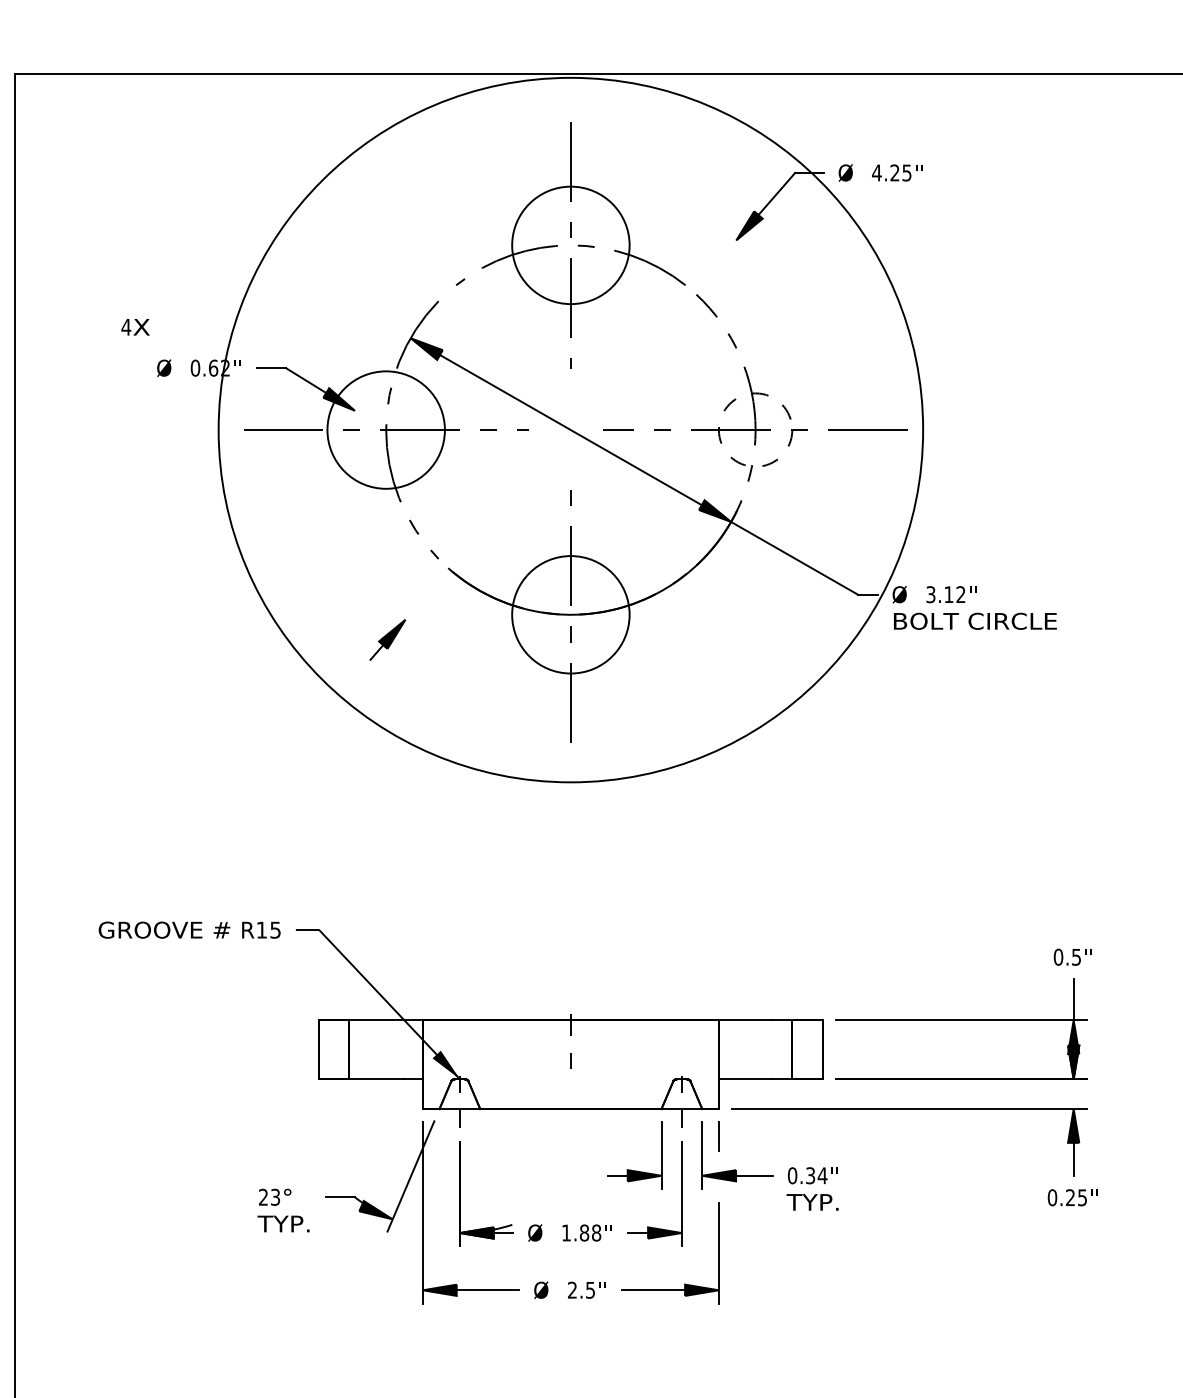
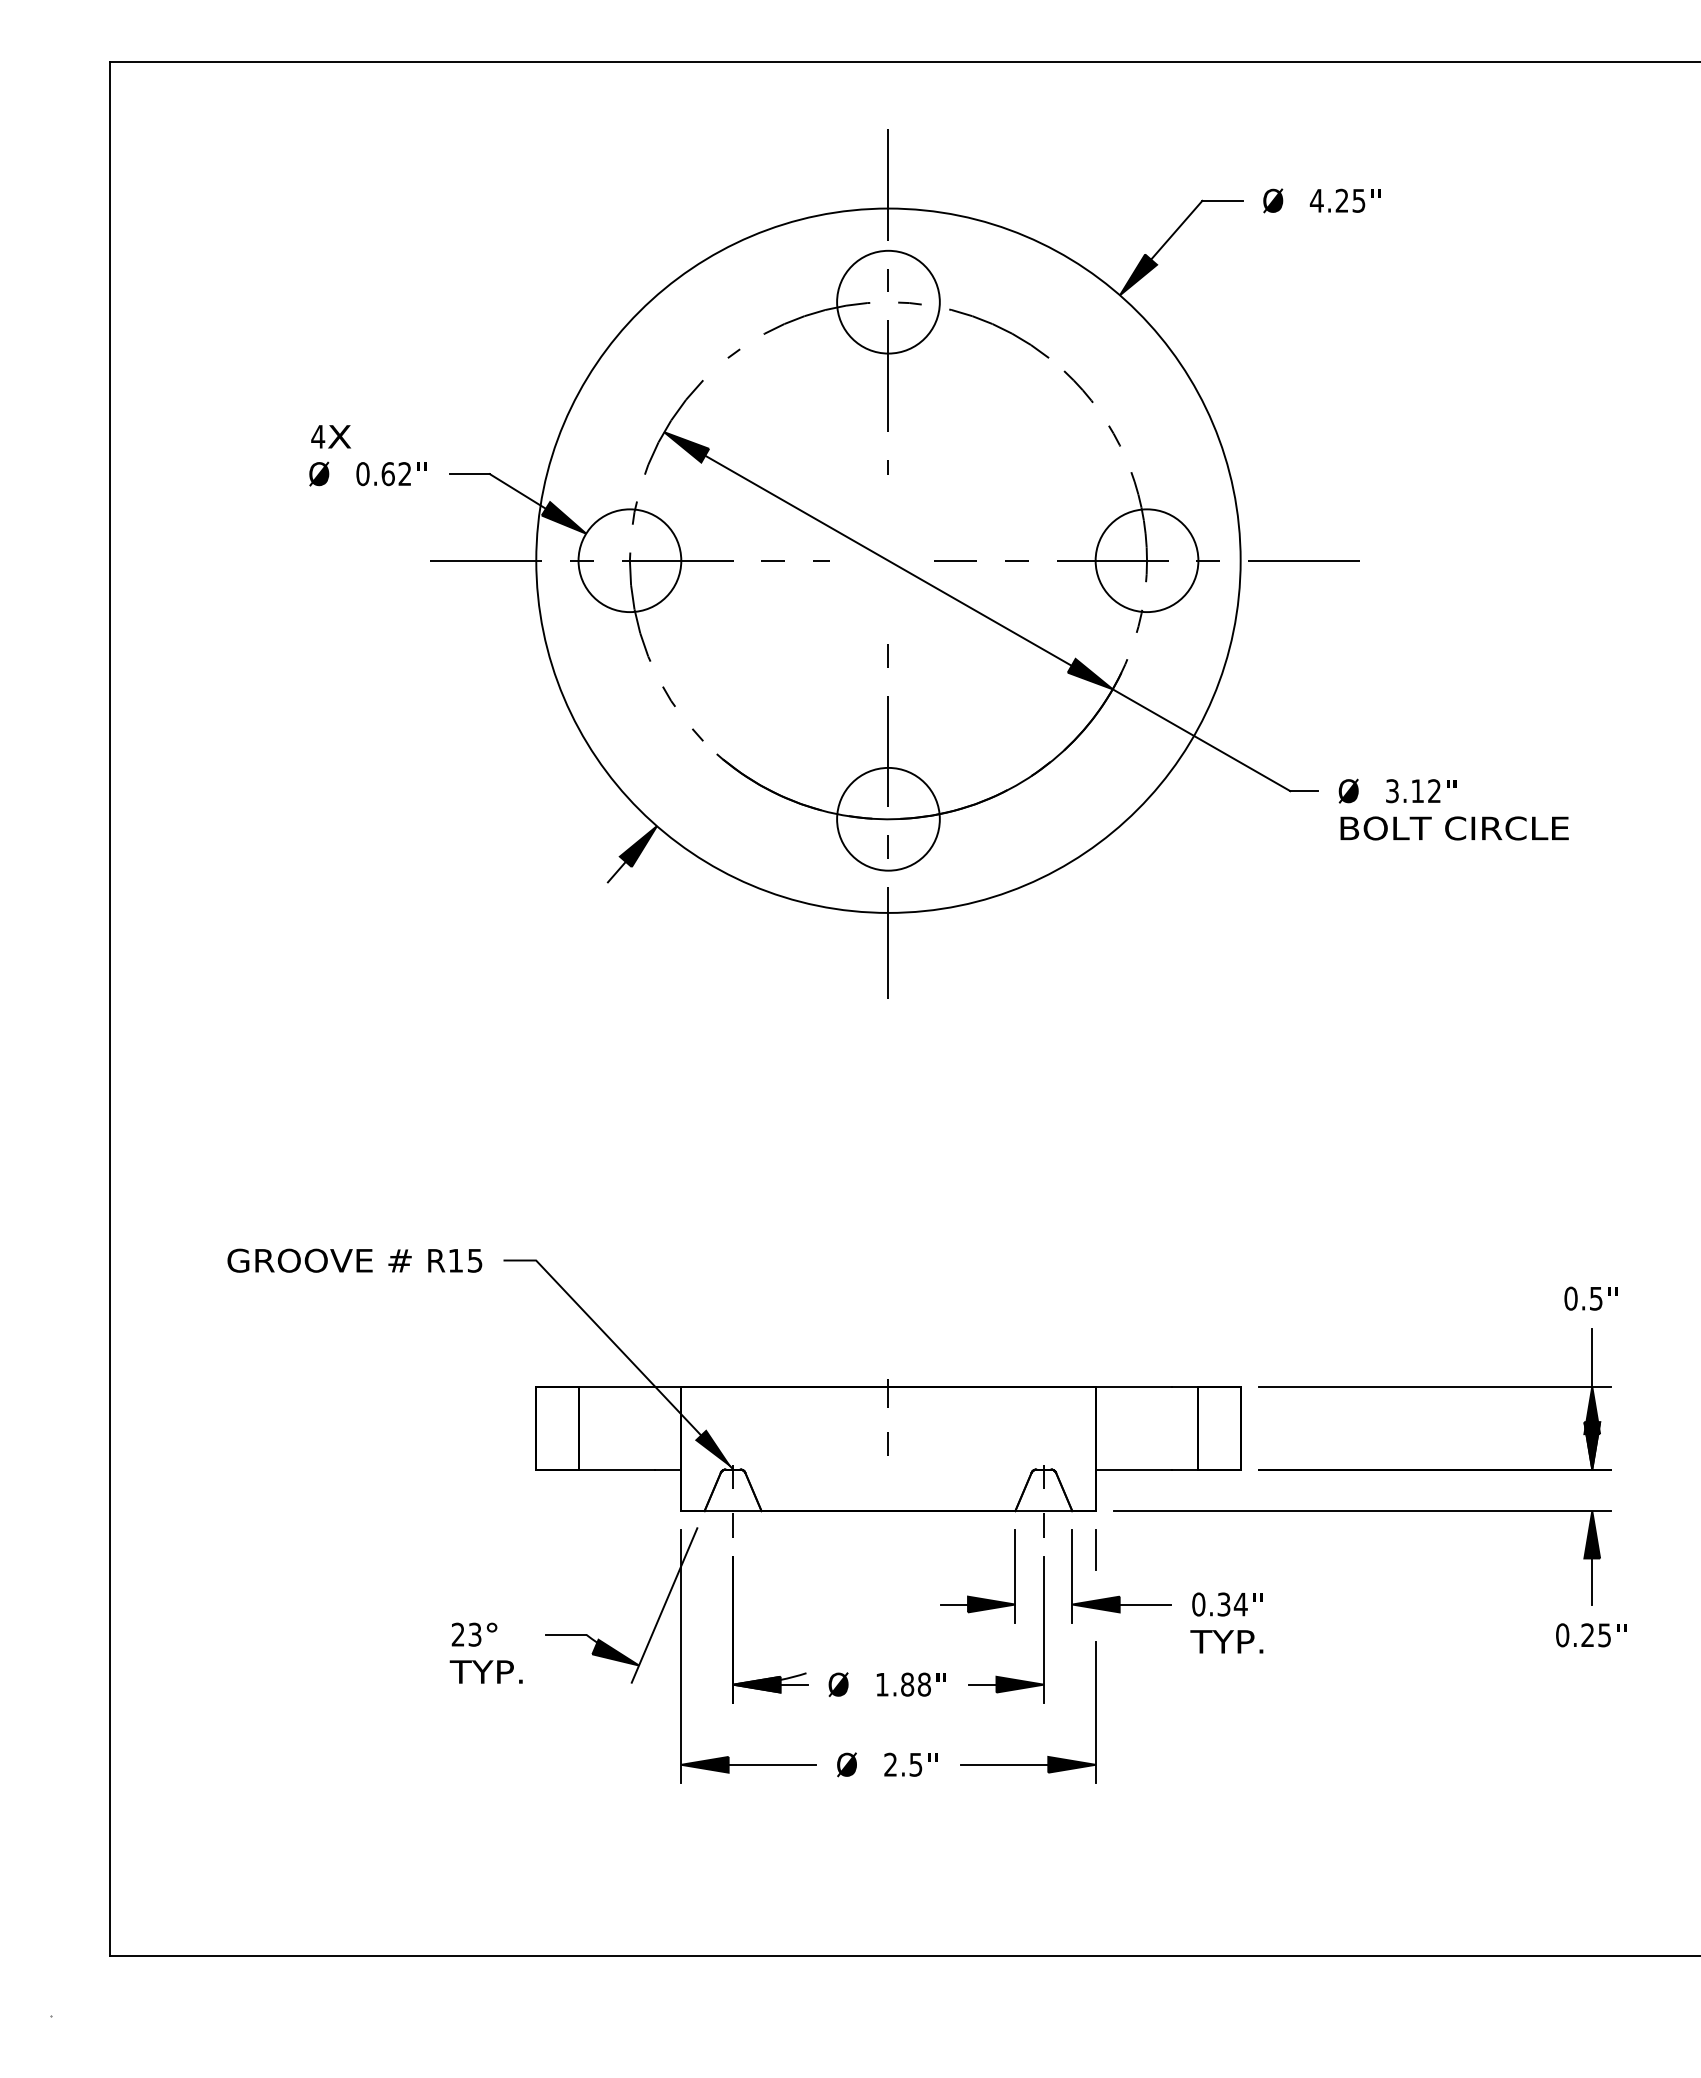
circle: (570, 244) -> (888, 301), size x0.62
text: (135, 327) -> (331, 436), moved
circle: (385, 429) -> (629, 560), size x0.62
circle: (570, 429) -> (888, 560), size x0.71
circle: (755, 429) -> (1146, 560), dashed -> solid
circle: (570, 614) -> (888, 818), size x0.62

